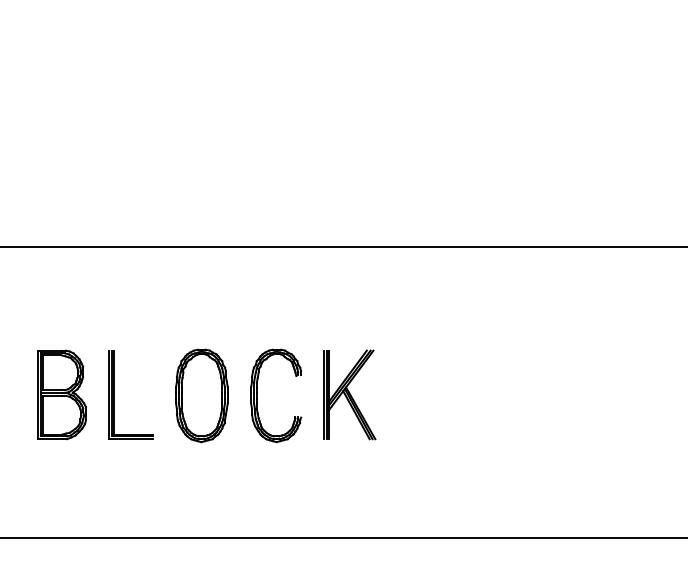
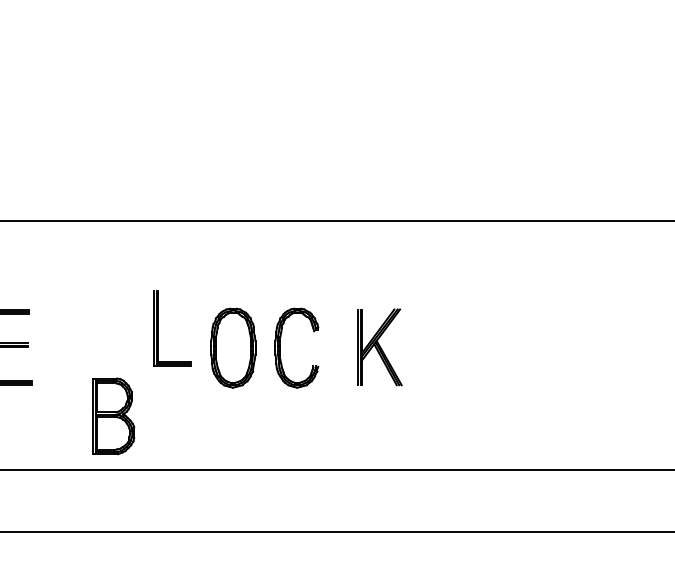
part: (61, 395) -> (113, 416), moved
part: (114, 395) -> (158, 328), moved
part: (349, 395) -> (379, 347), moved

